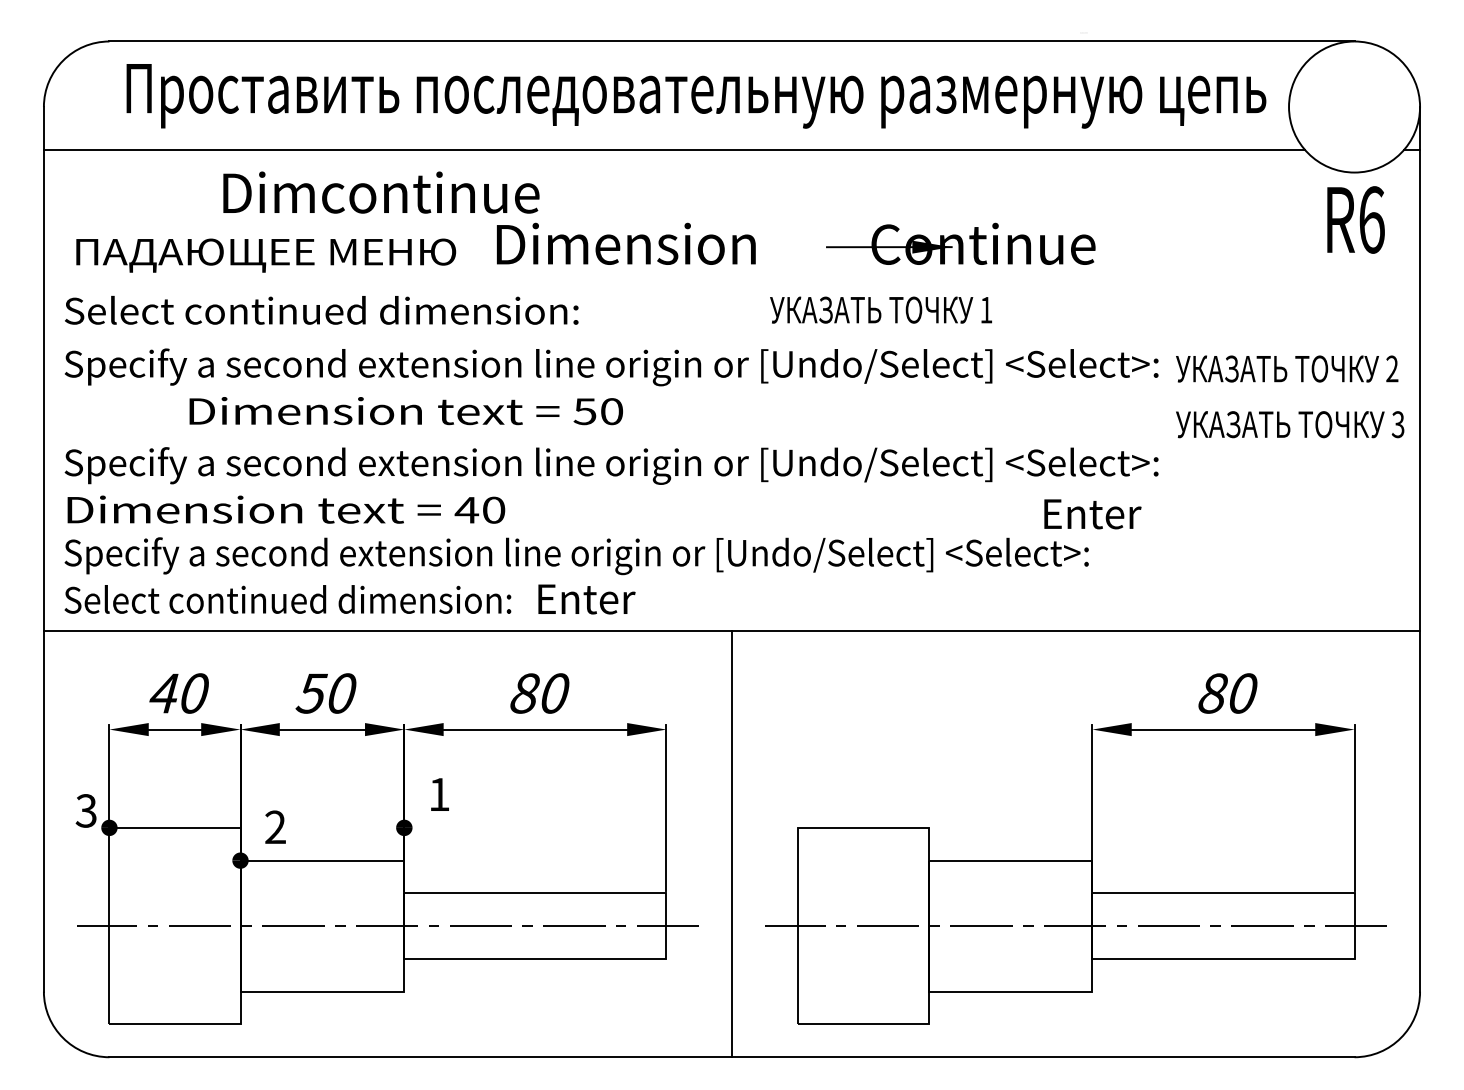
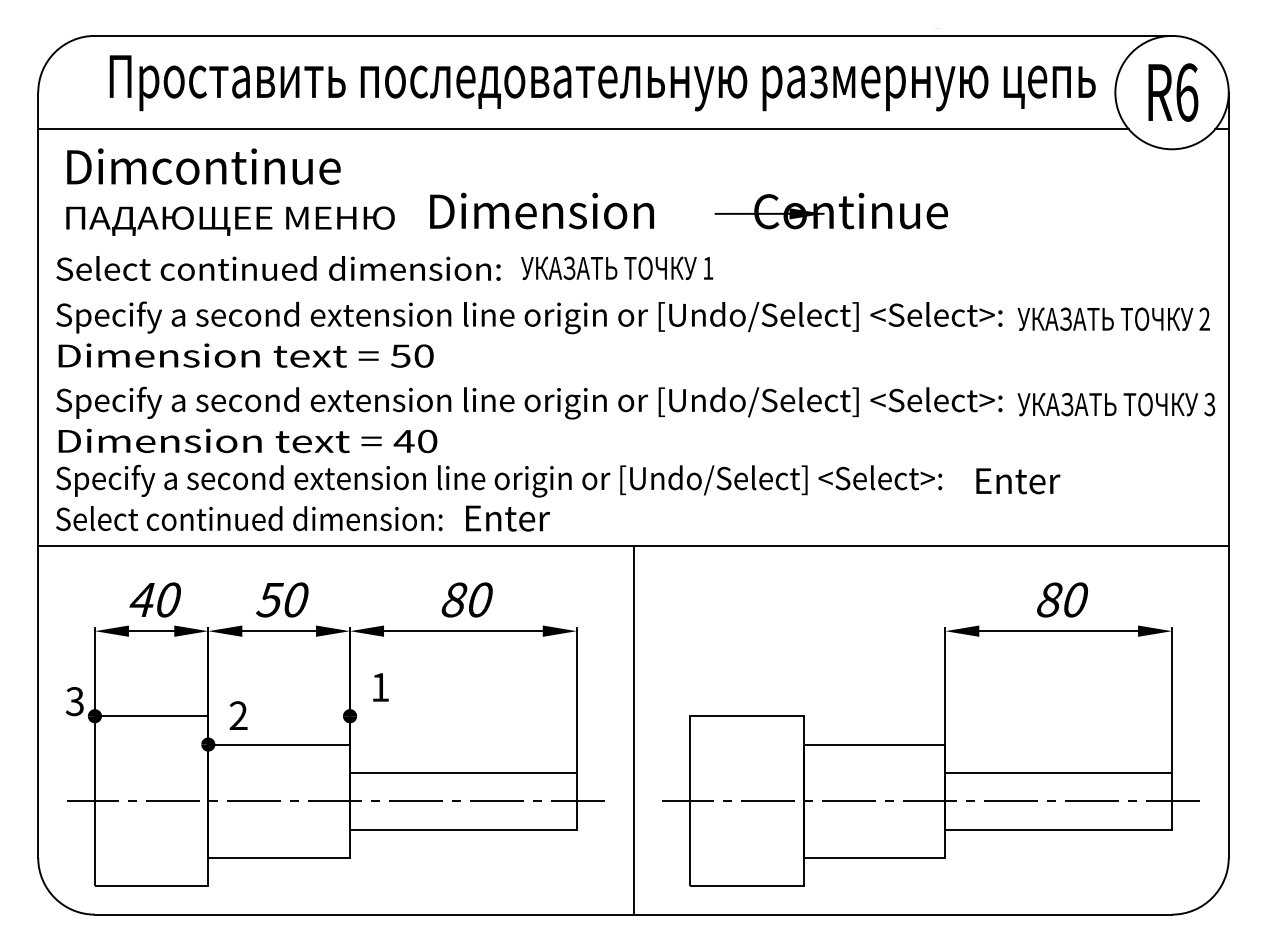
text: (381, 192) -> (203, 166), moved
text: (1355, 219) -> (1172, 92), moved
text: (880, 309) -> (616, 267), moved
text: (405, 411) -> (245, 356), moved
text: (1290, 424) -> (1116, 404), moved
text: (1092, 514) -> (1018, 481), moved

